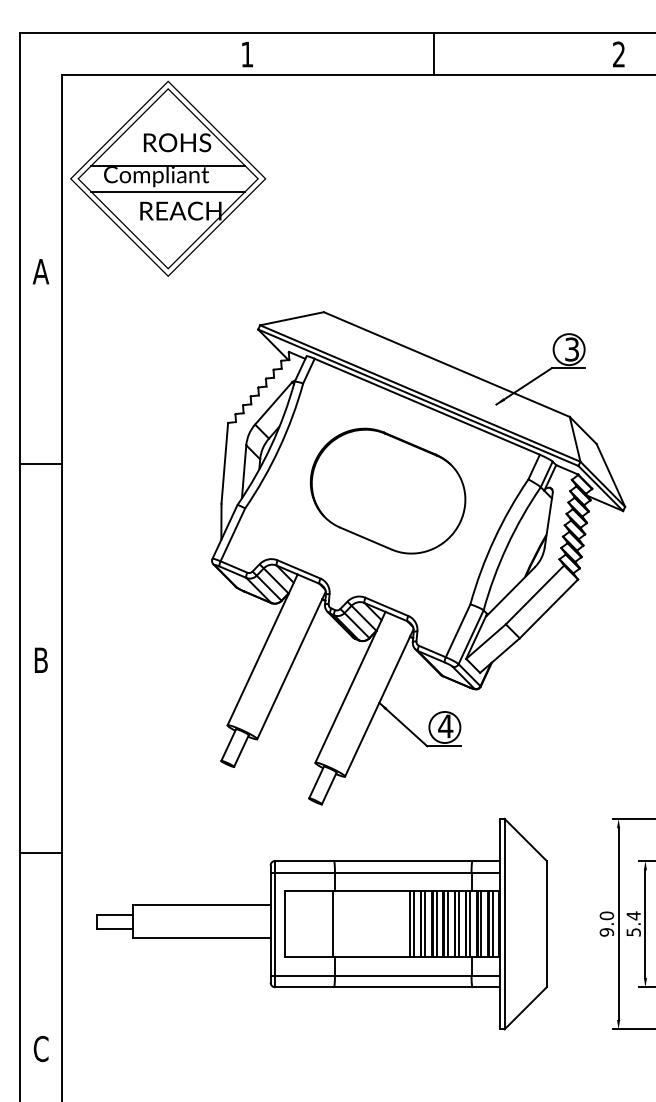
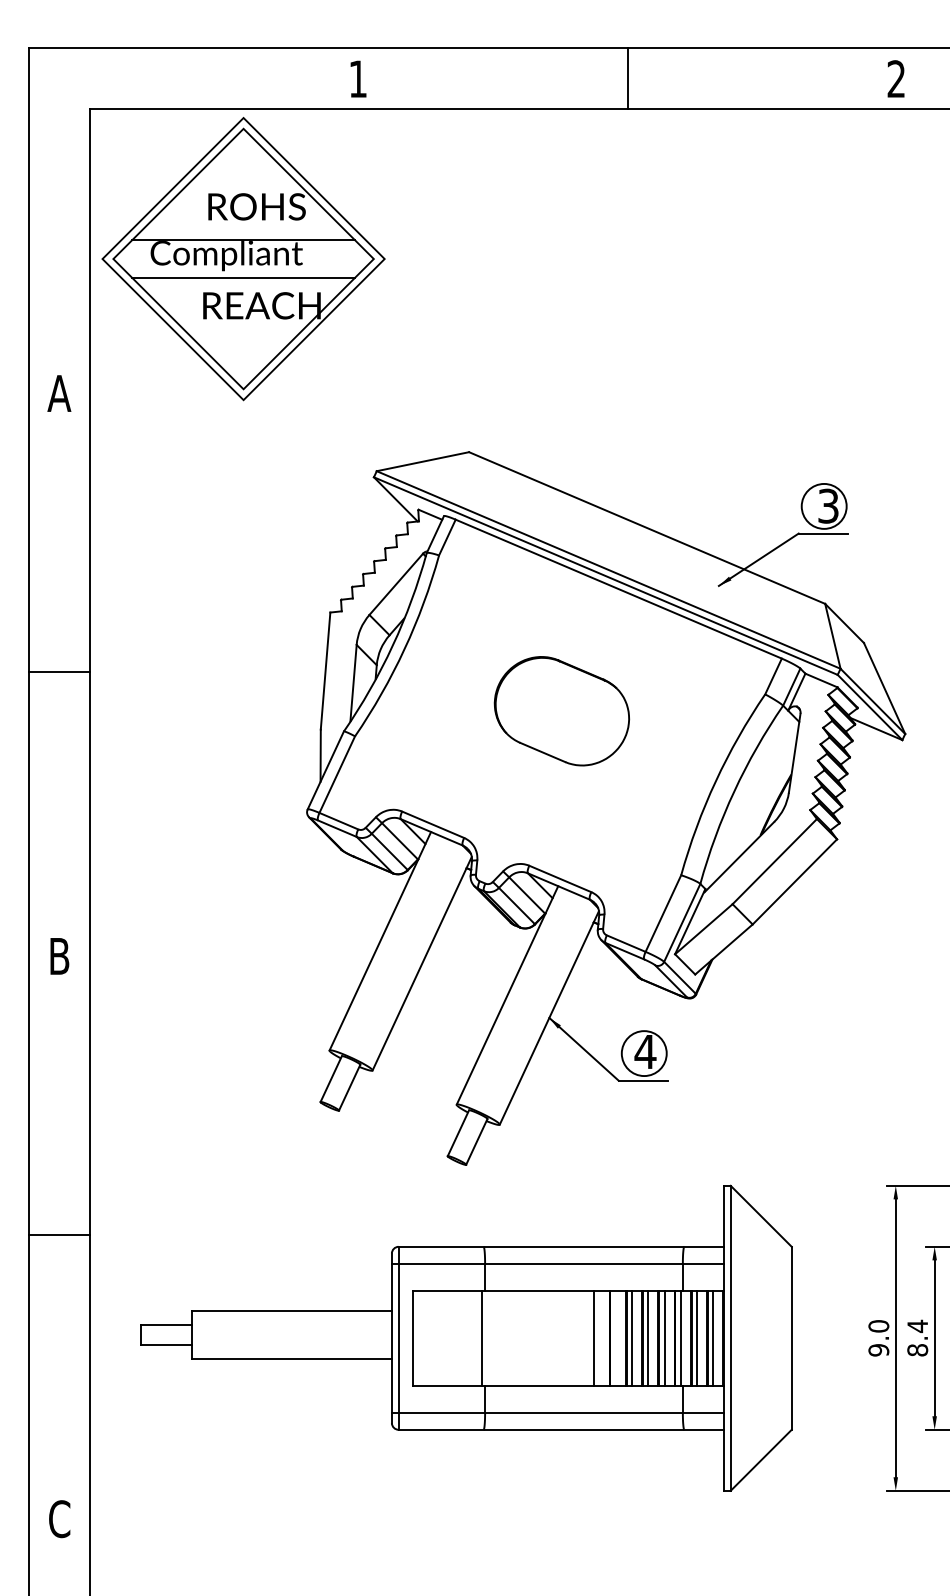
part: (387, 490) -> (561, 710), size x0.6
line: (414, 923) -> (600, 1337), removed
line: (425, 923) -> (616, 1337), removed
text: (633, 932) -> (917, 1350), 5.4 -> 8.4

